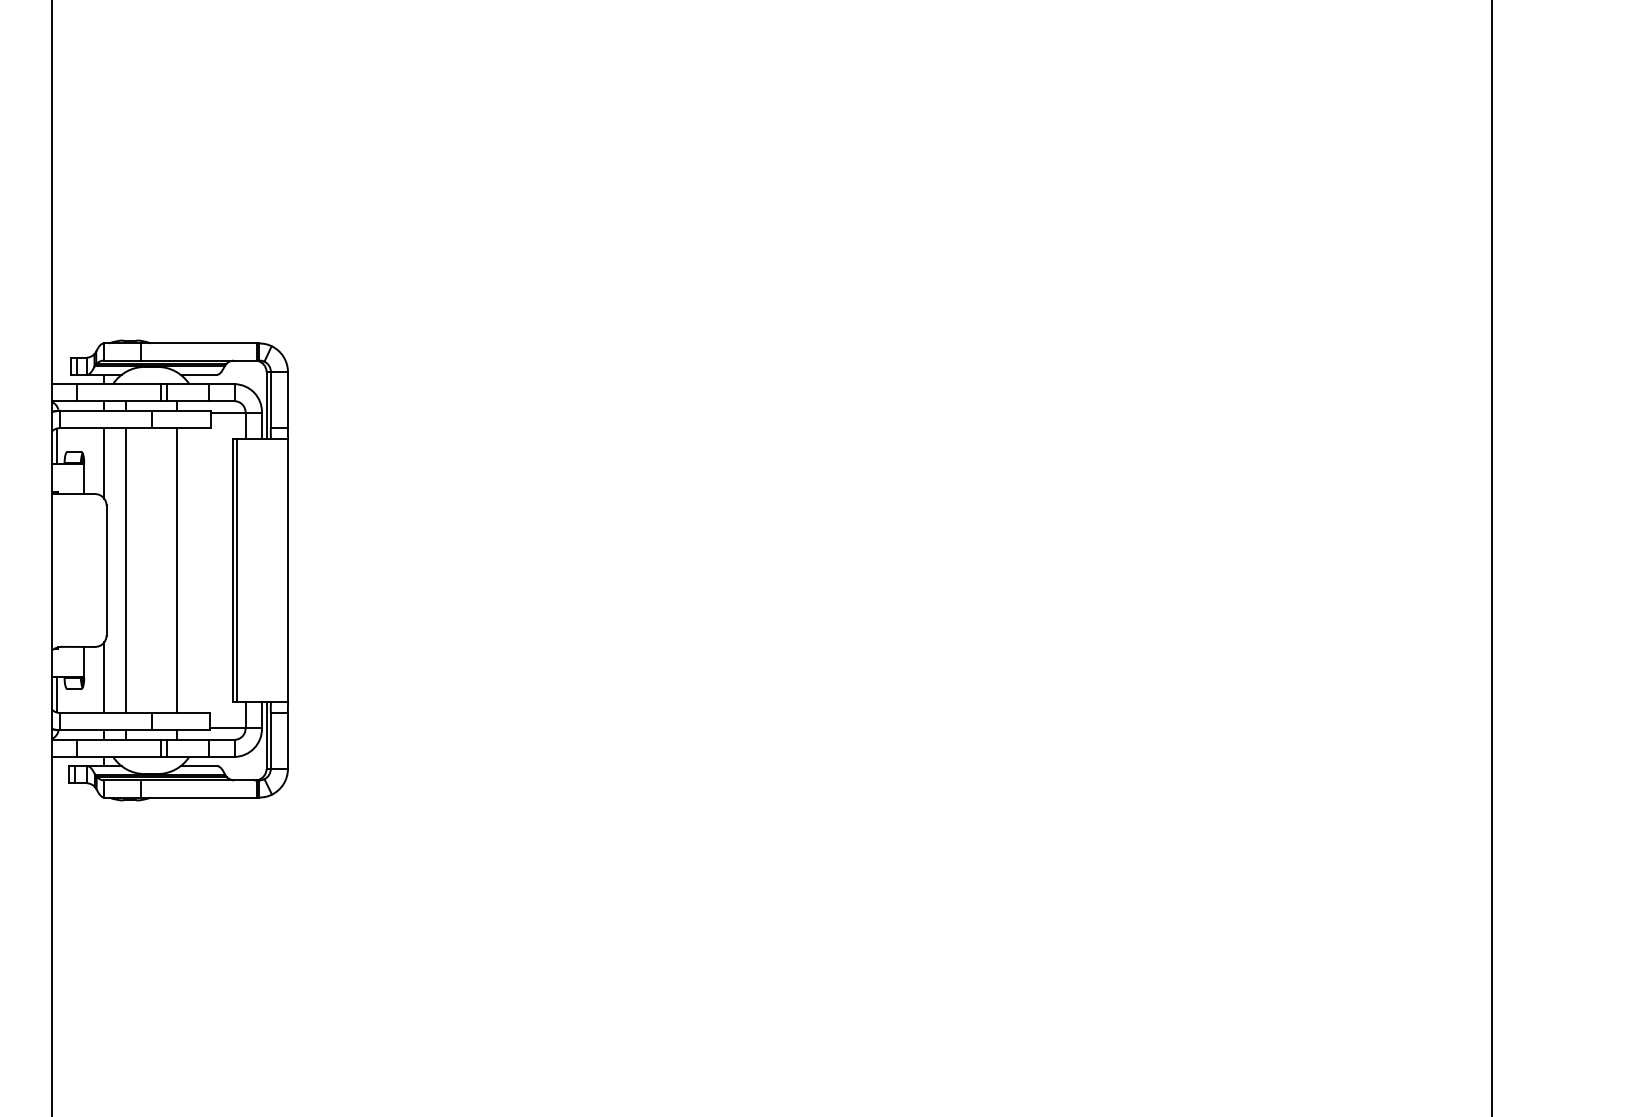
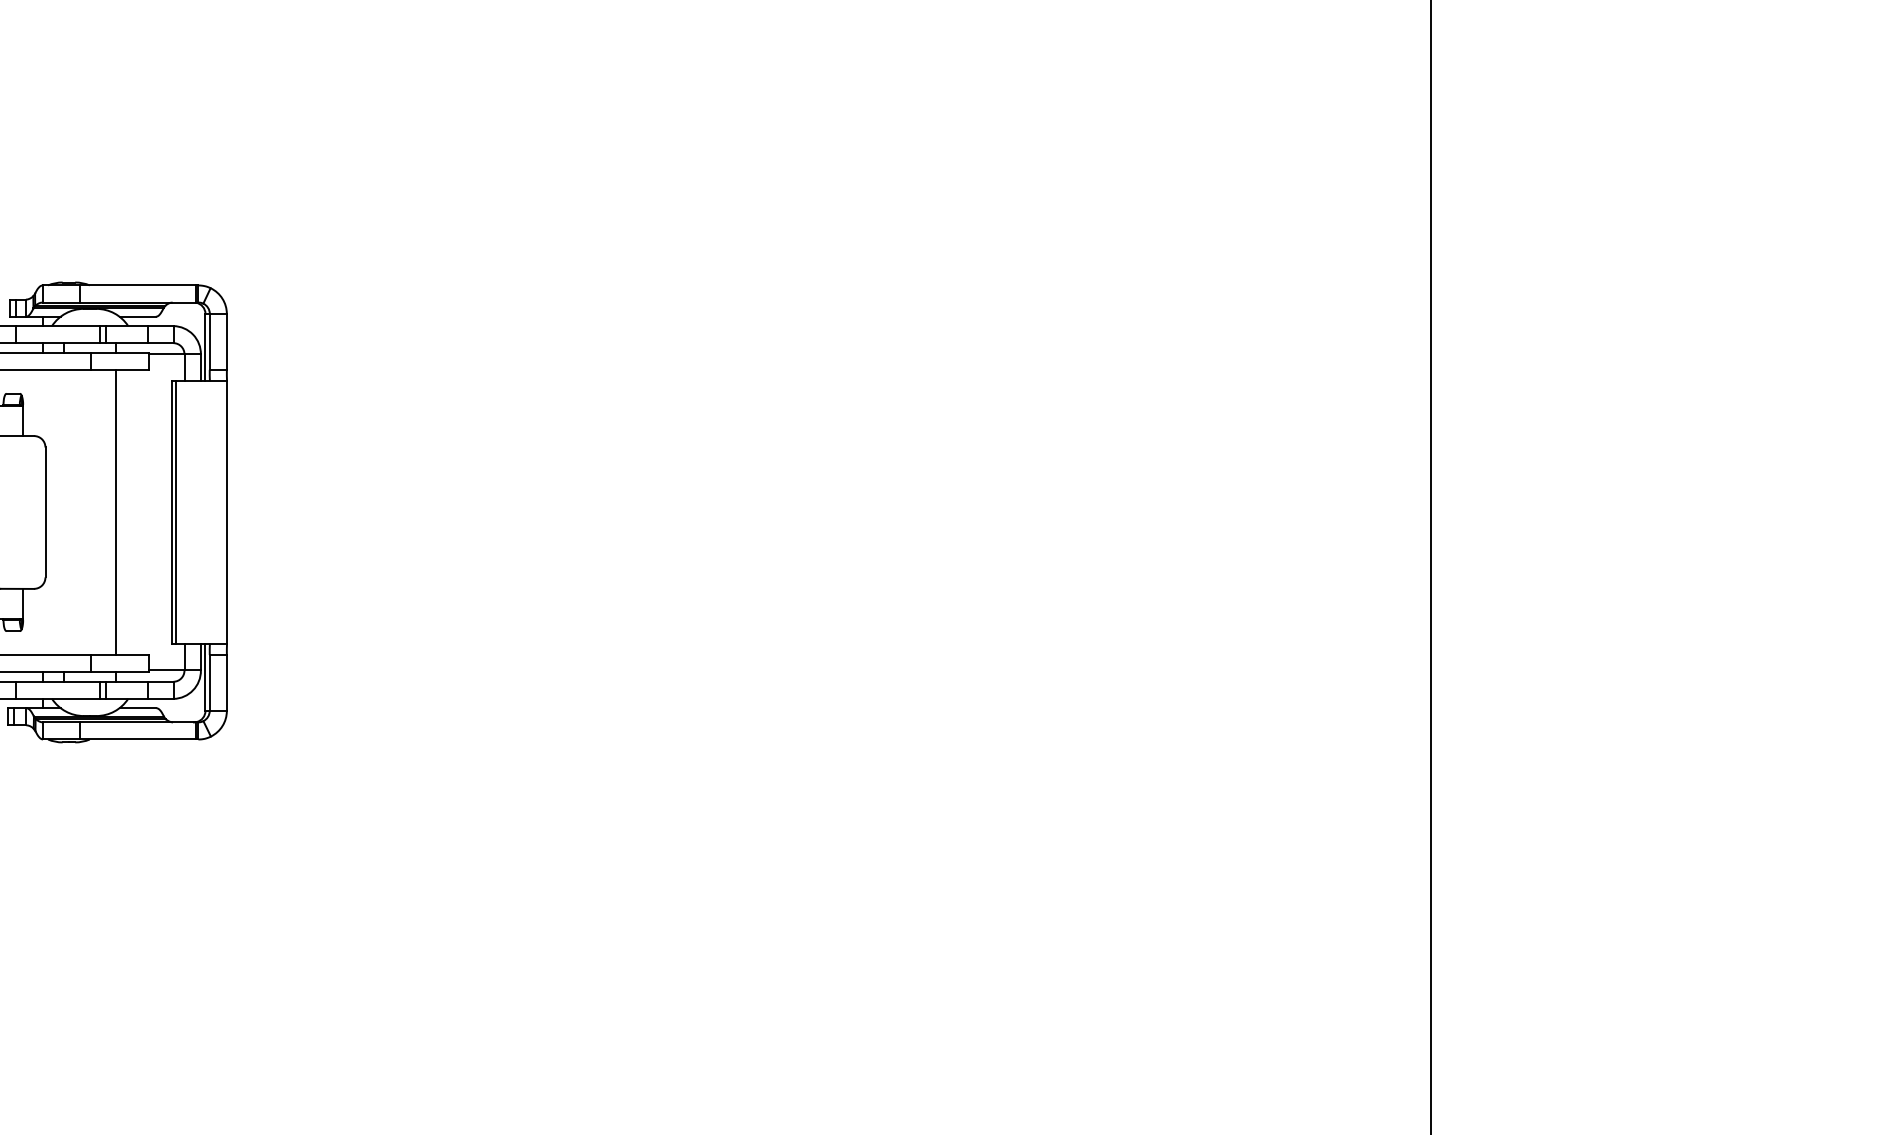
line: (104, 463) -> (43, 405), removed
line: (125, 570) -> (64, 512), removed
line: (104, 677) -> (43, 619), removed

